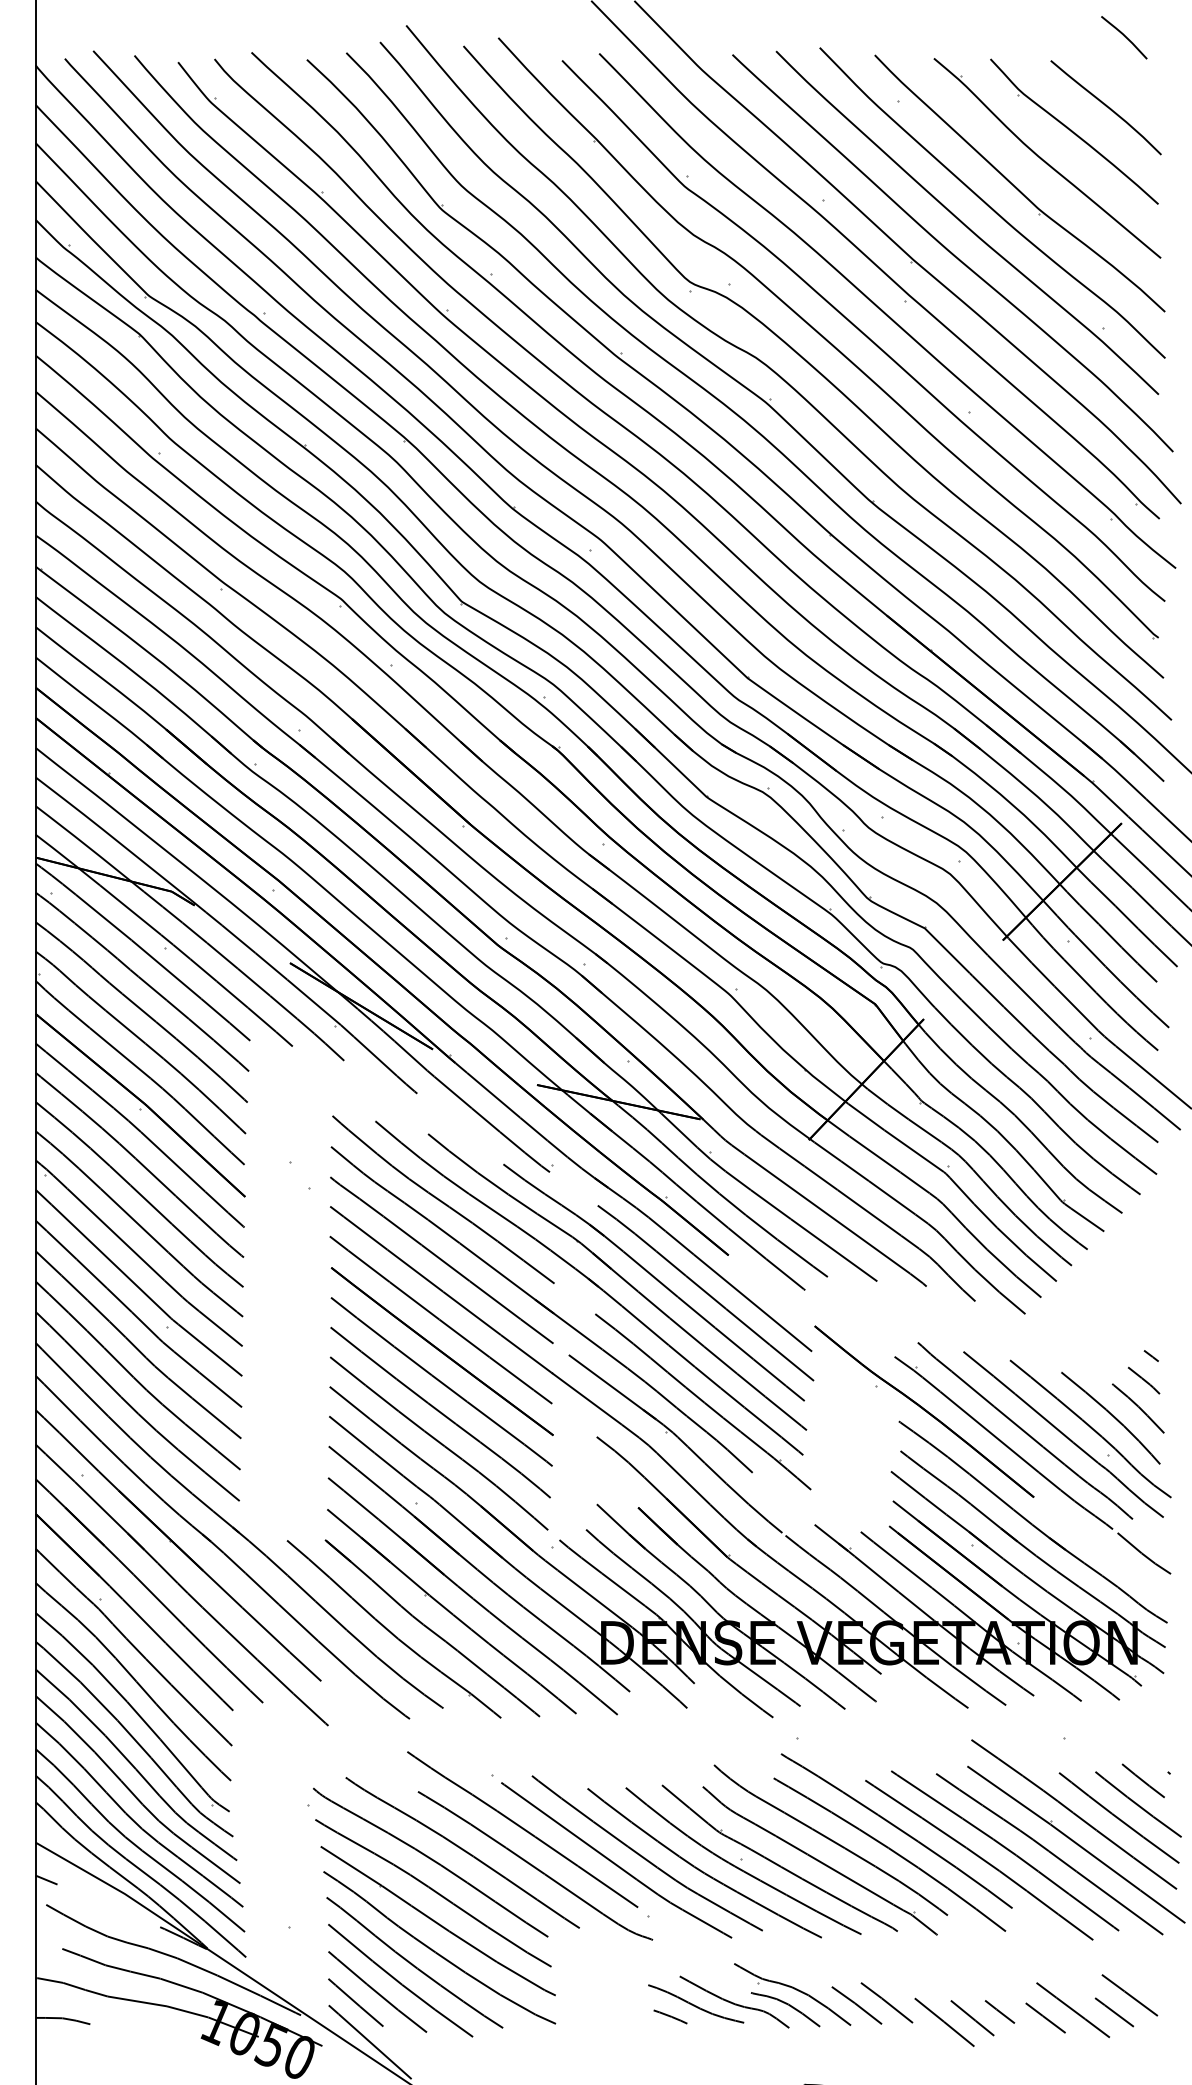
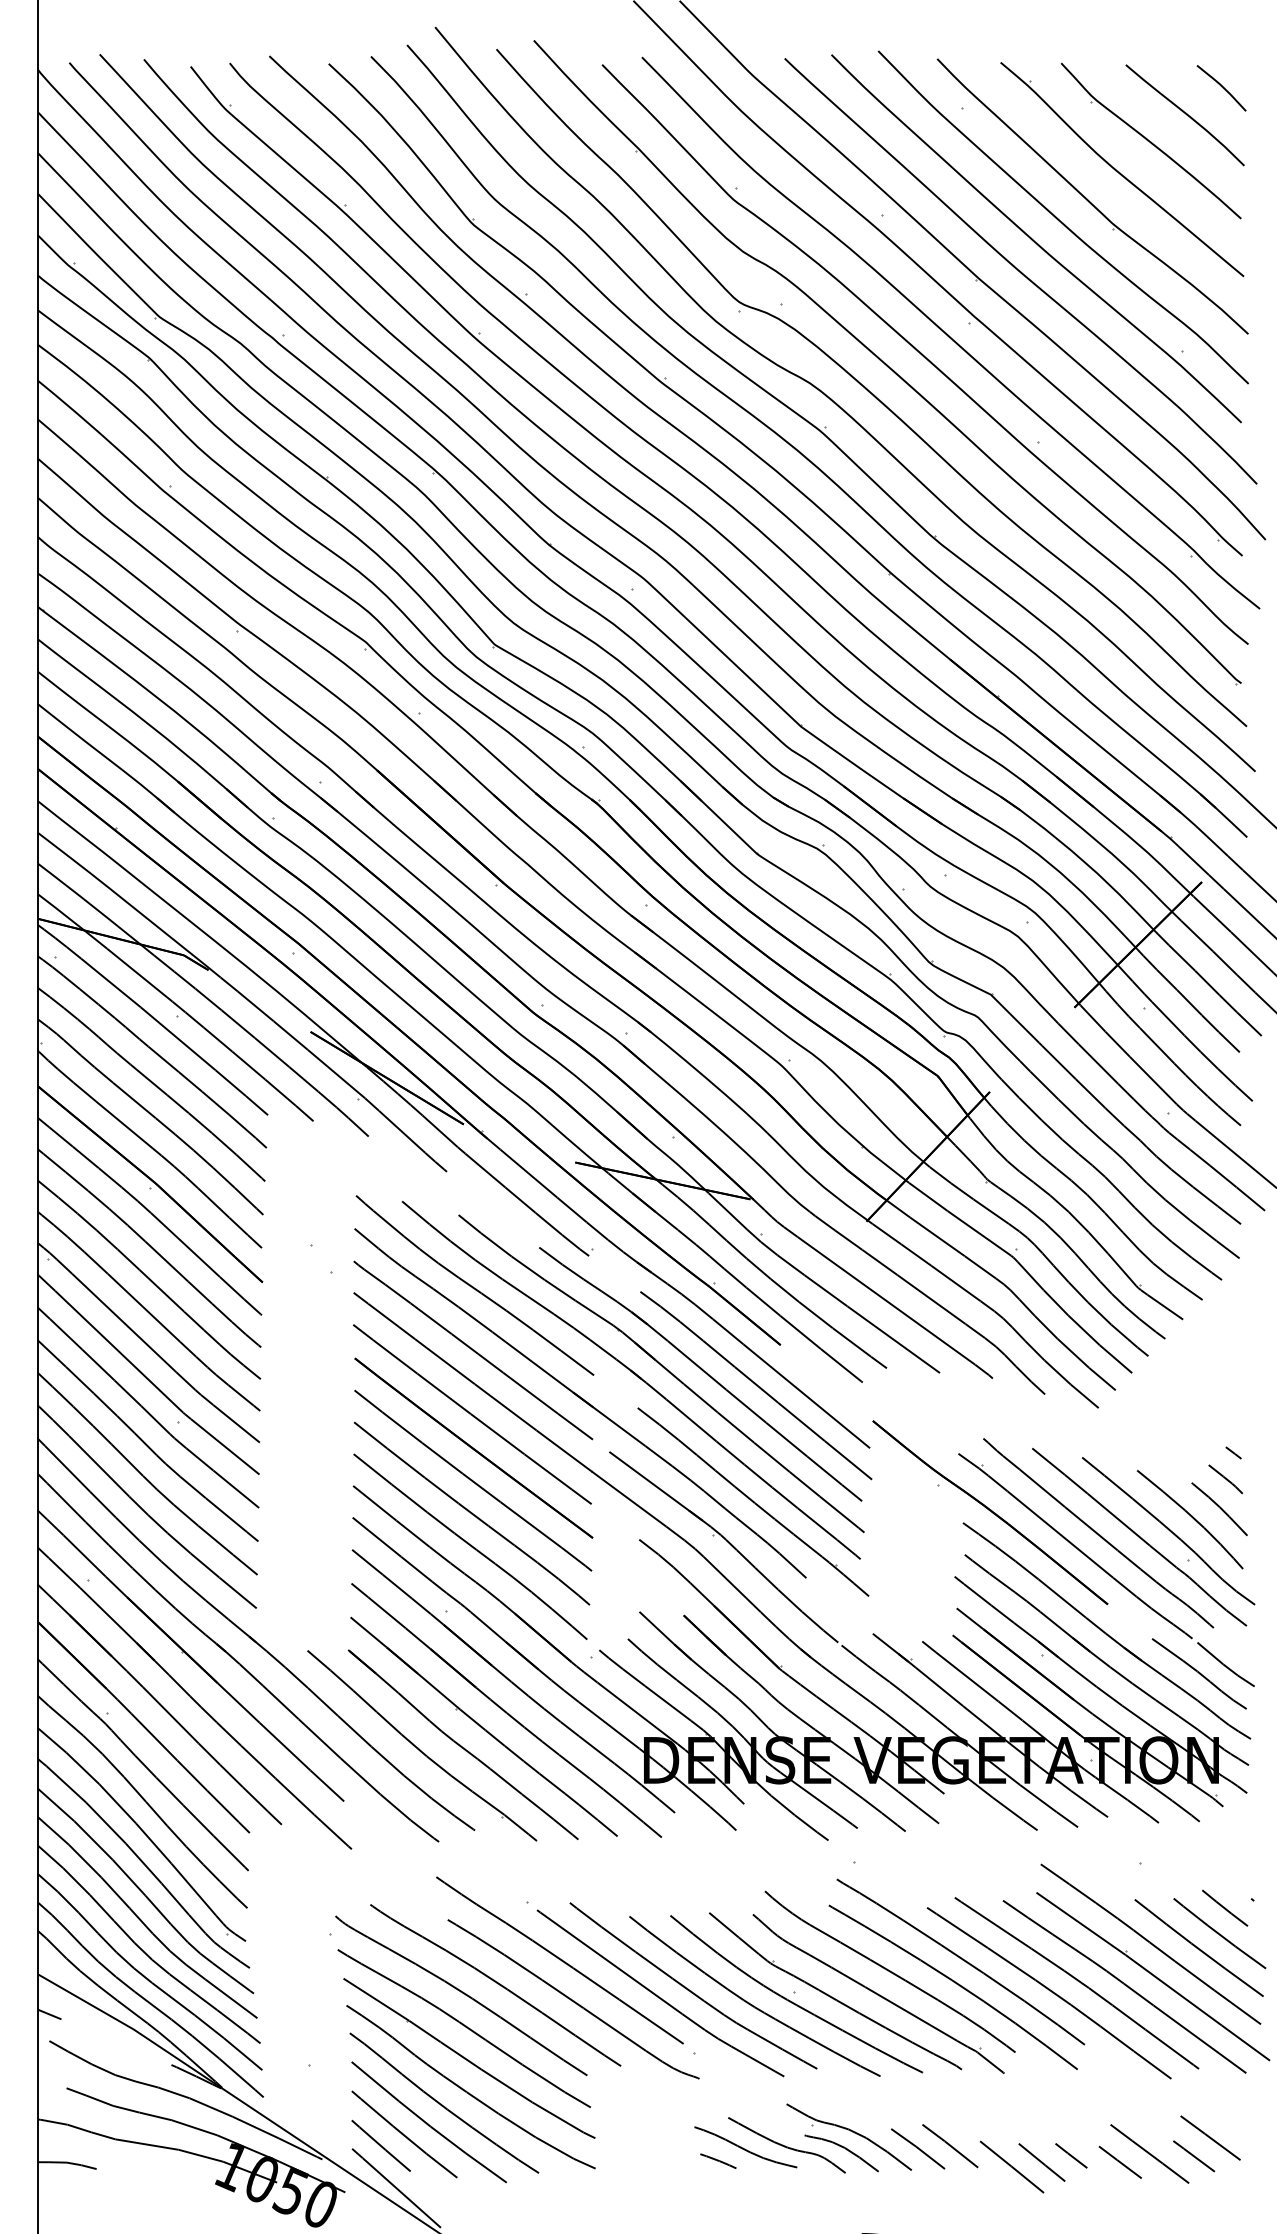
curve: (1124, 36) -> (1221, 87), moved
curve: (1118, 1561) -> (1198, 1673), added

